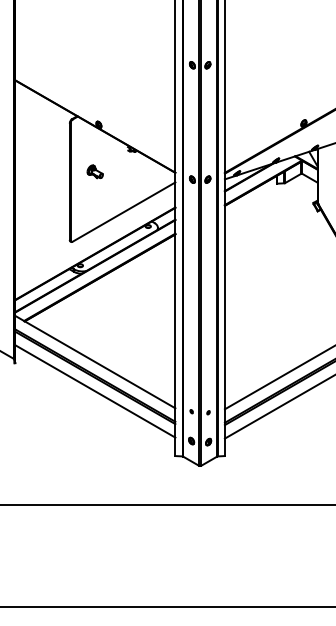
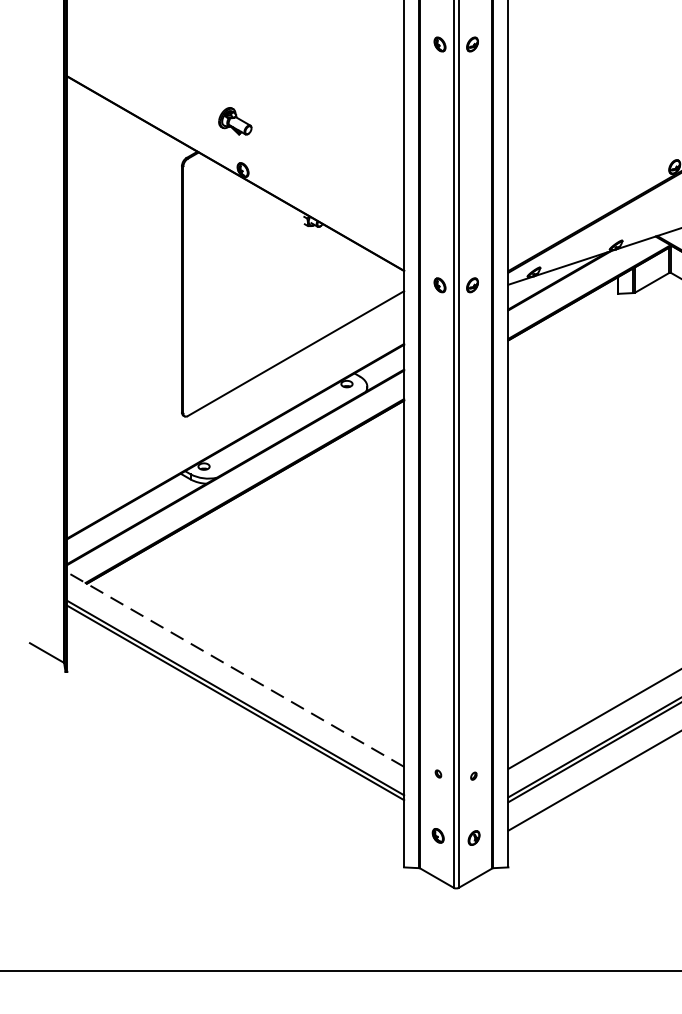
part: (94, 171) -> (233, 120), moved
line: (95, 361) -> (235, 668), solid -> dashed
line: (95, 391) -> (235, 731), removed

